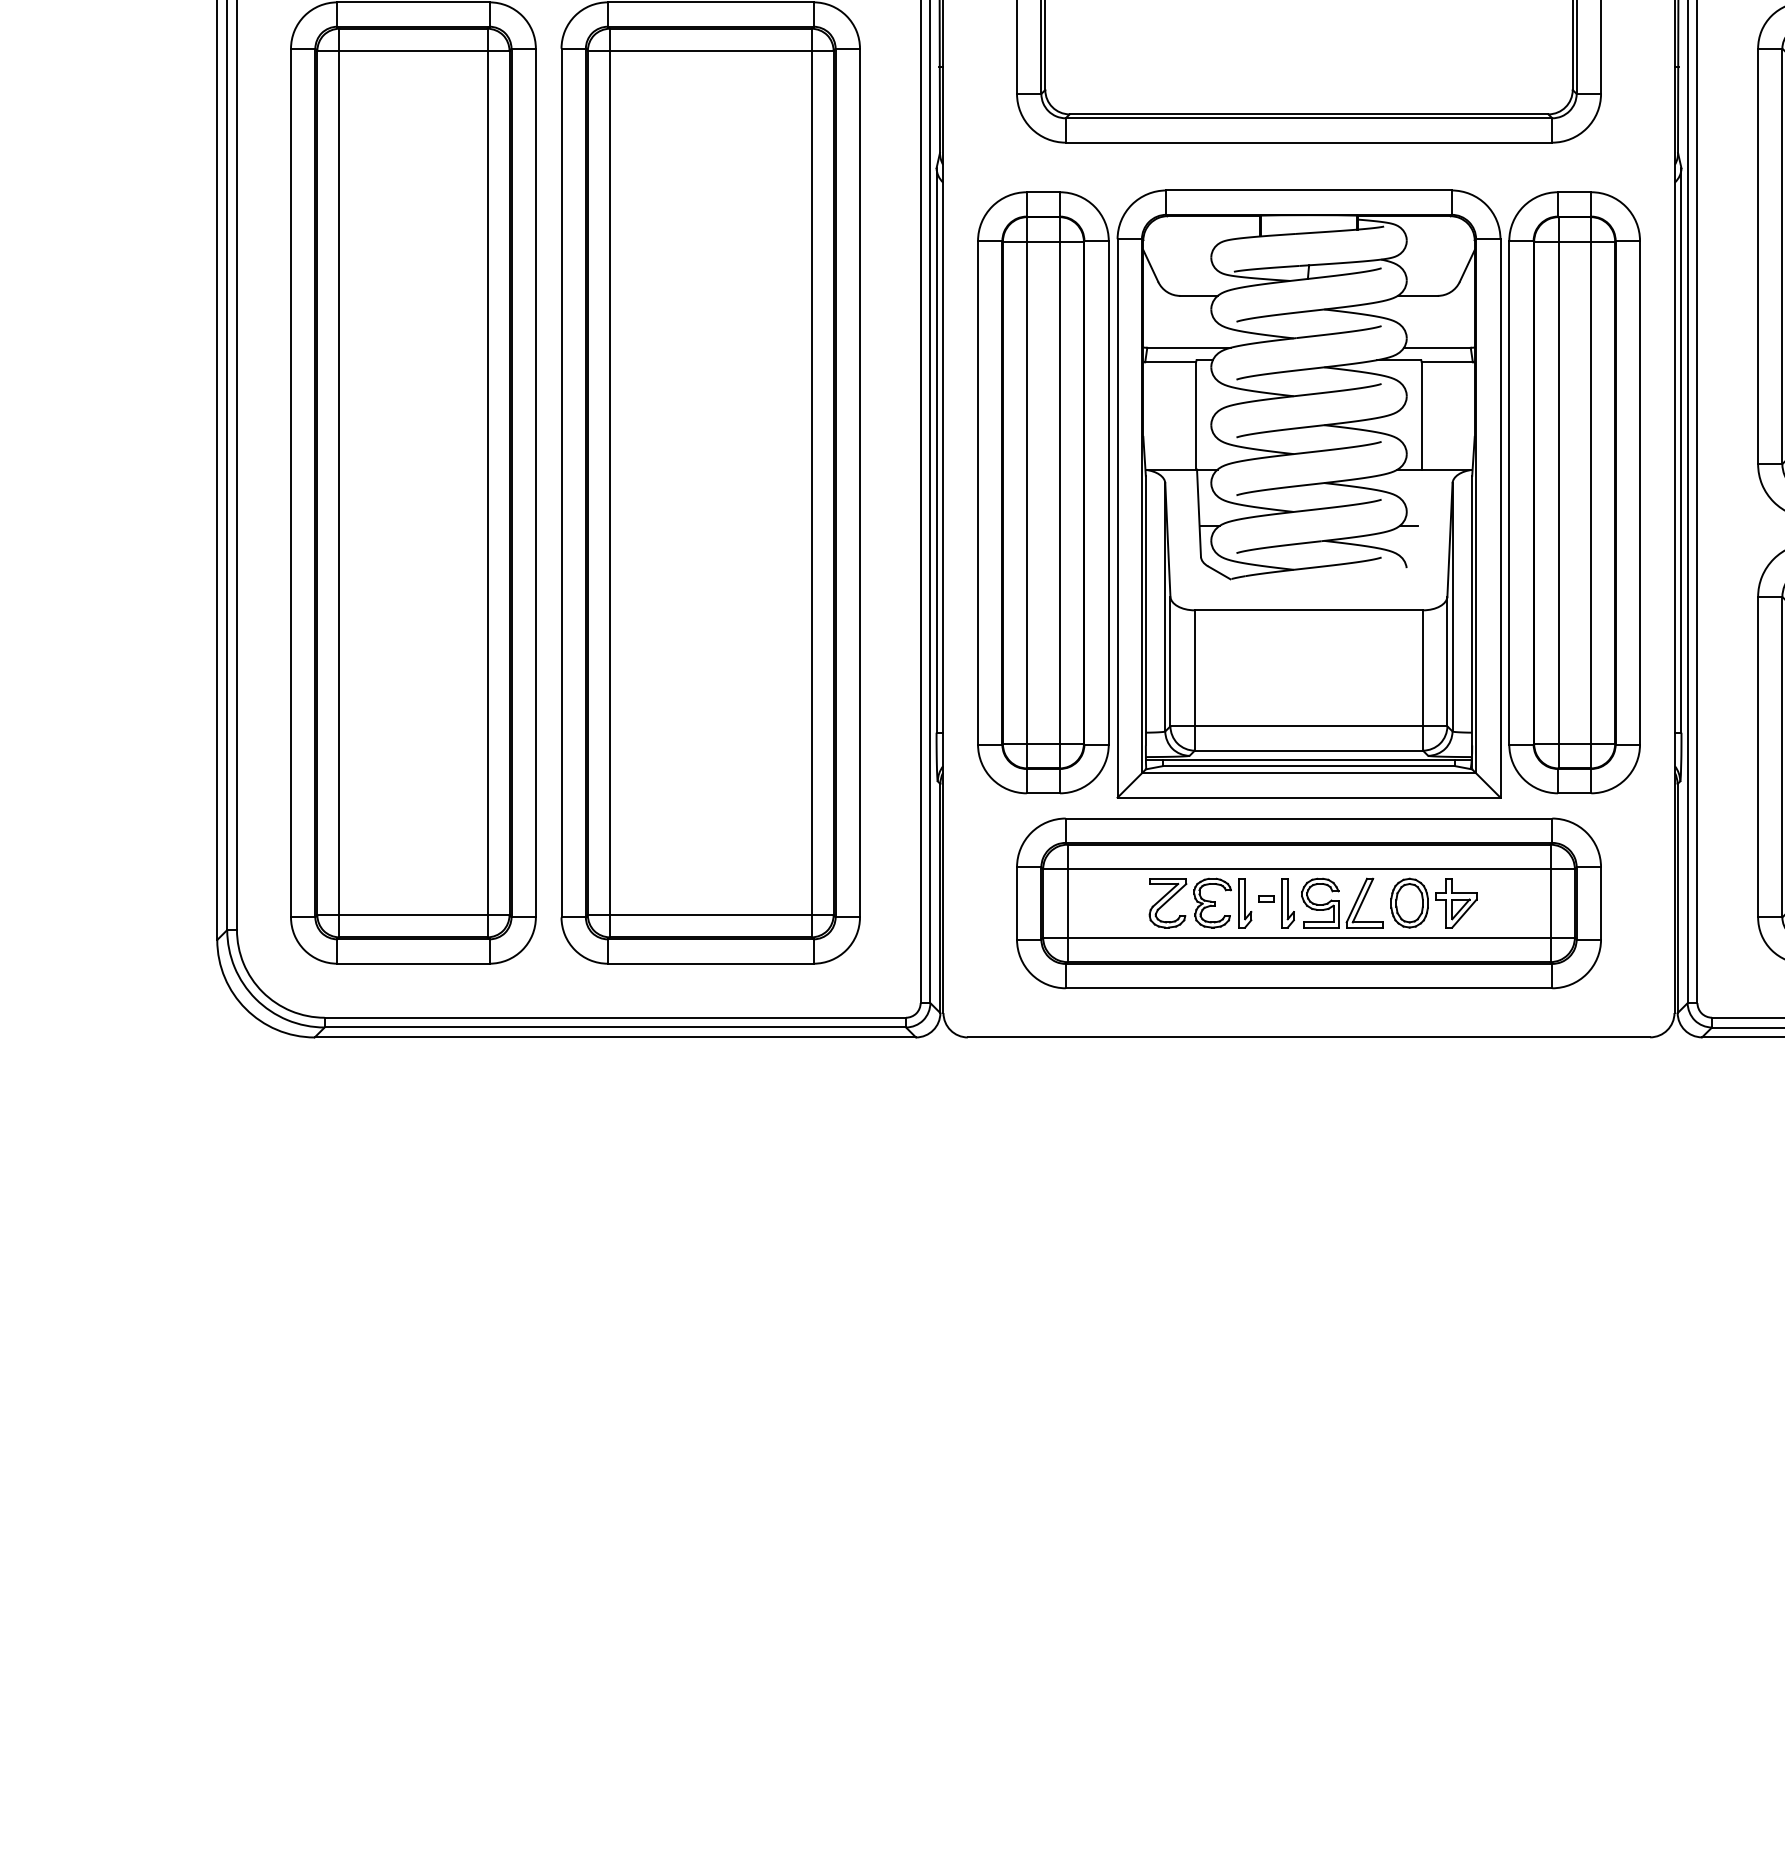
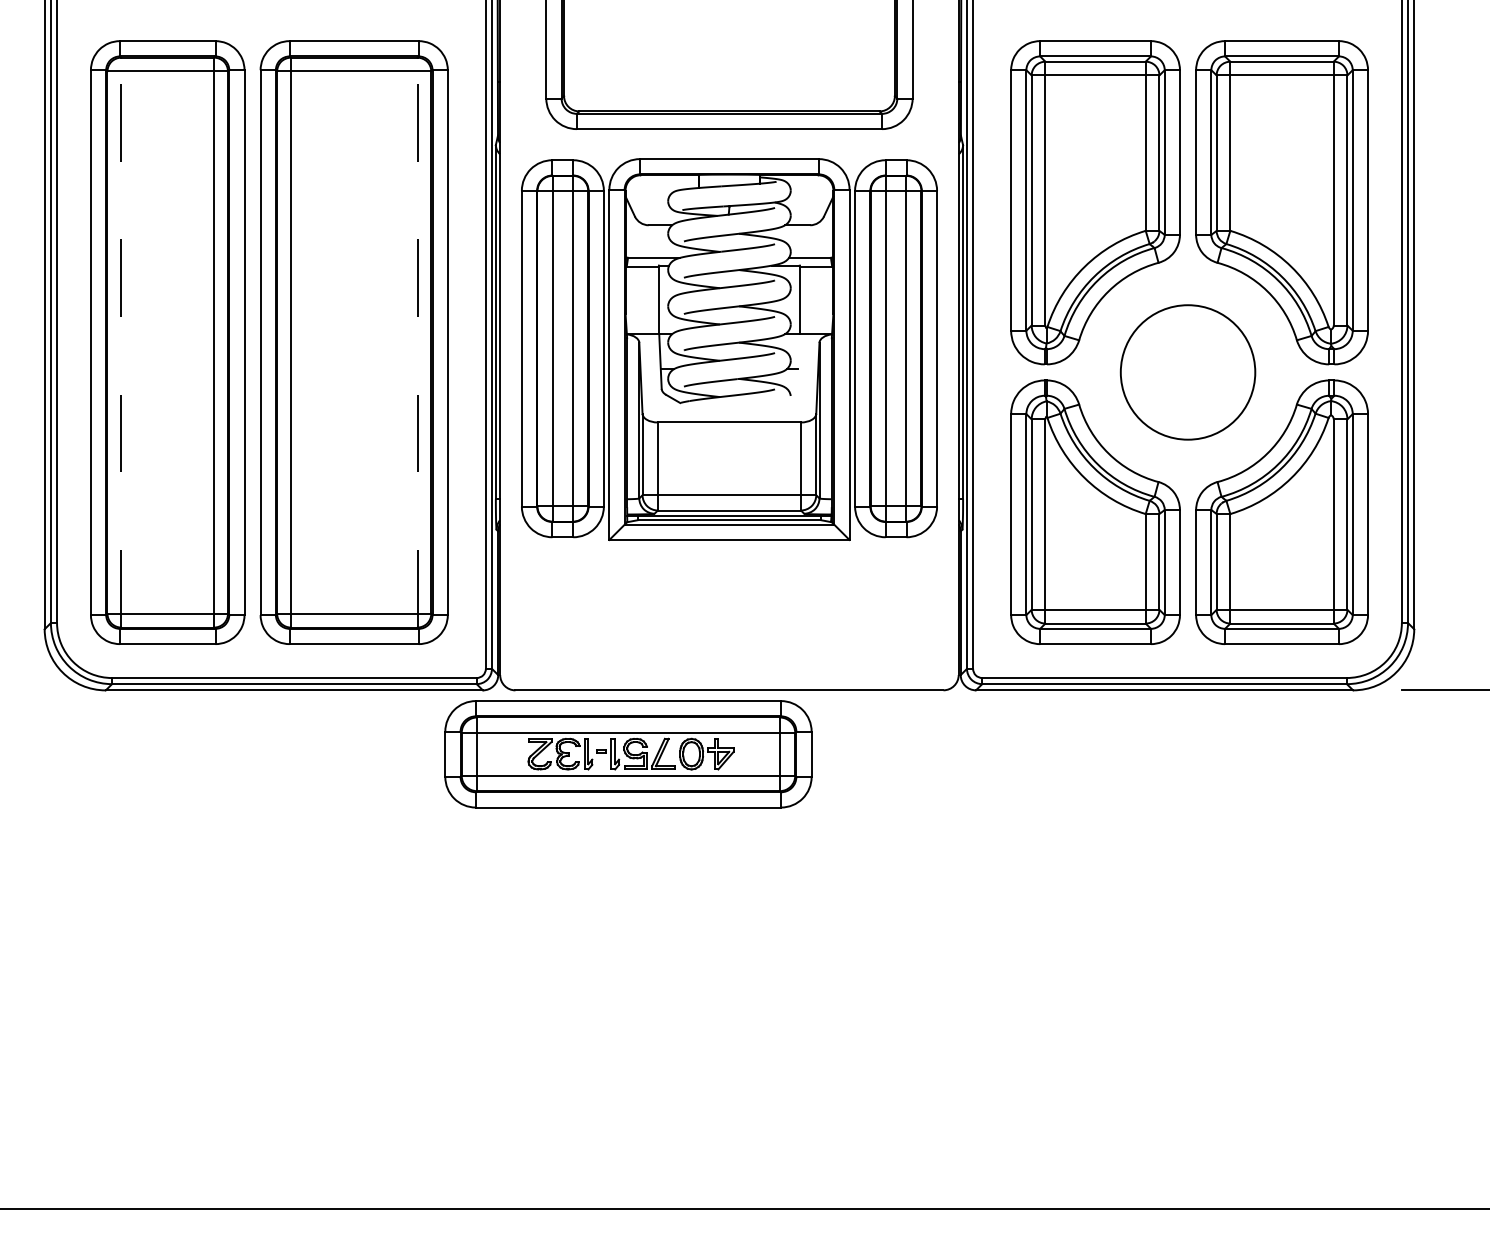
line: (339, 482) -> (121, 342), solid -> dashed
line: (811, 482) -> (417, 342), solid -> dashed
part: (1309, 903) -> (628, 754), moved

